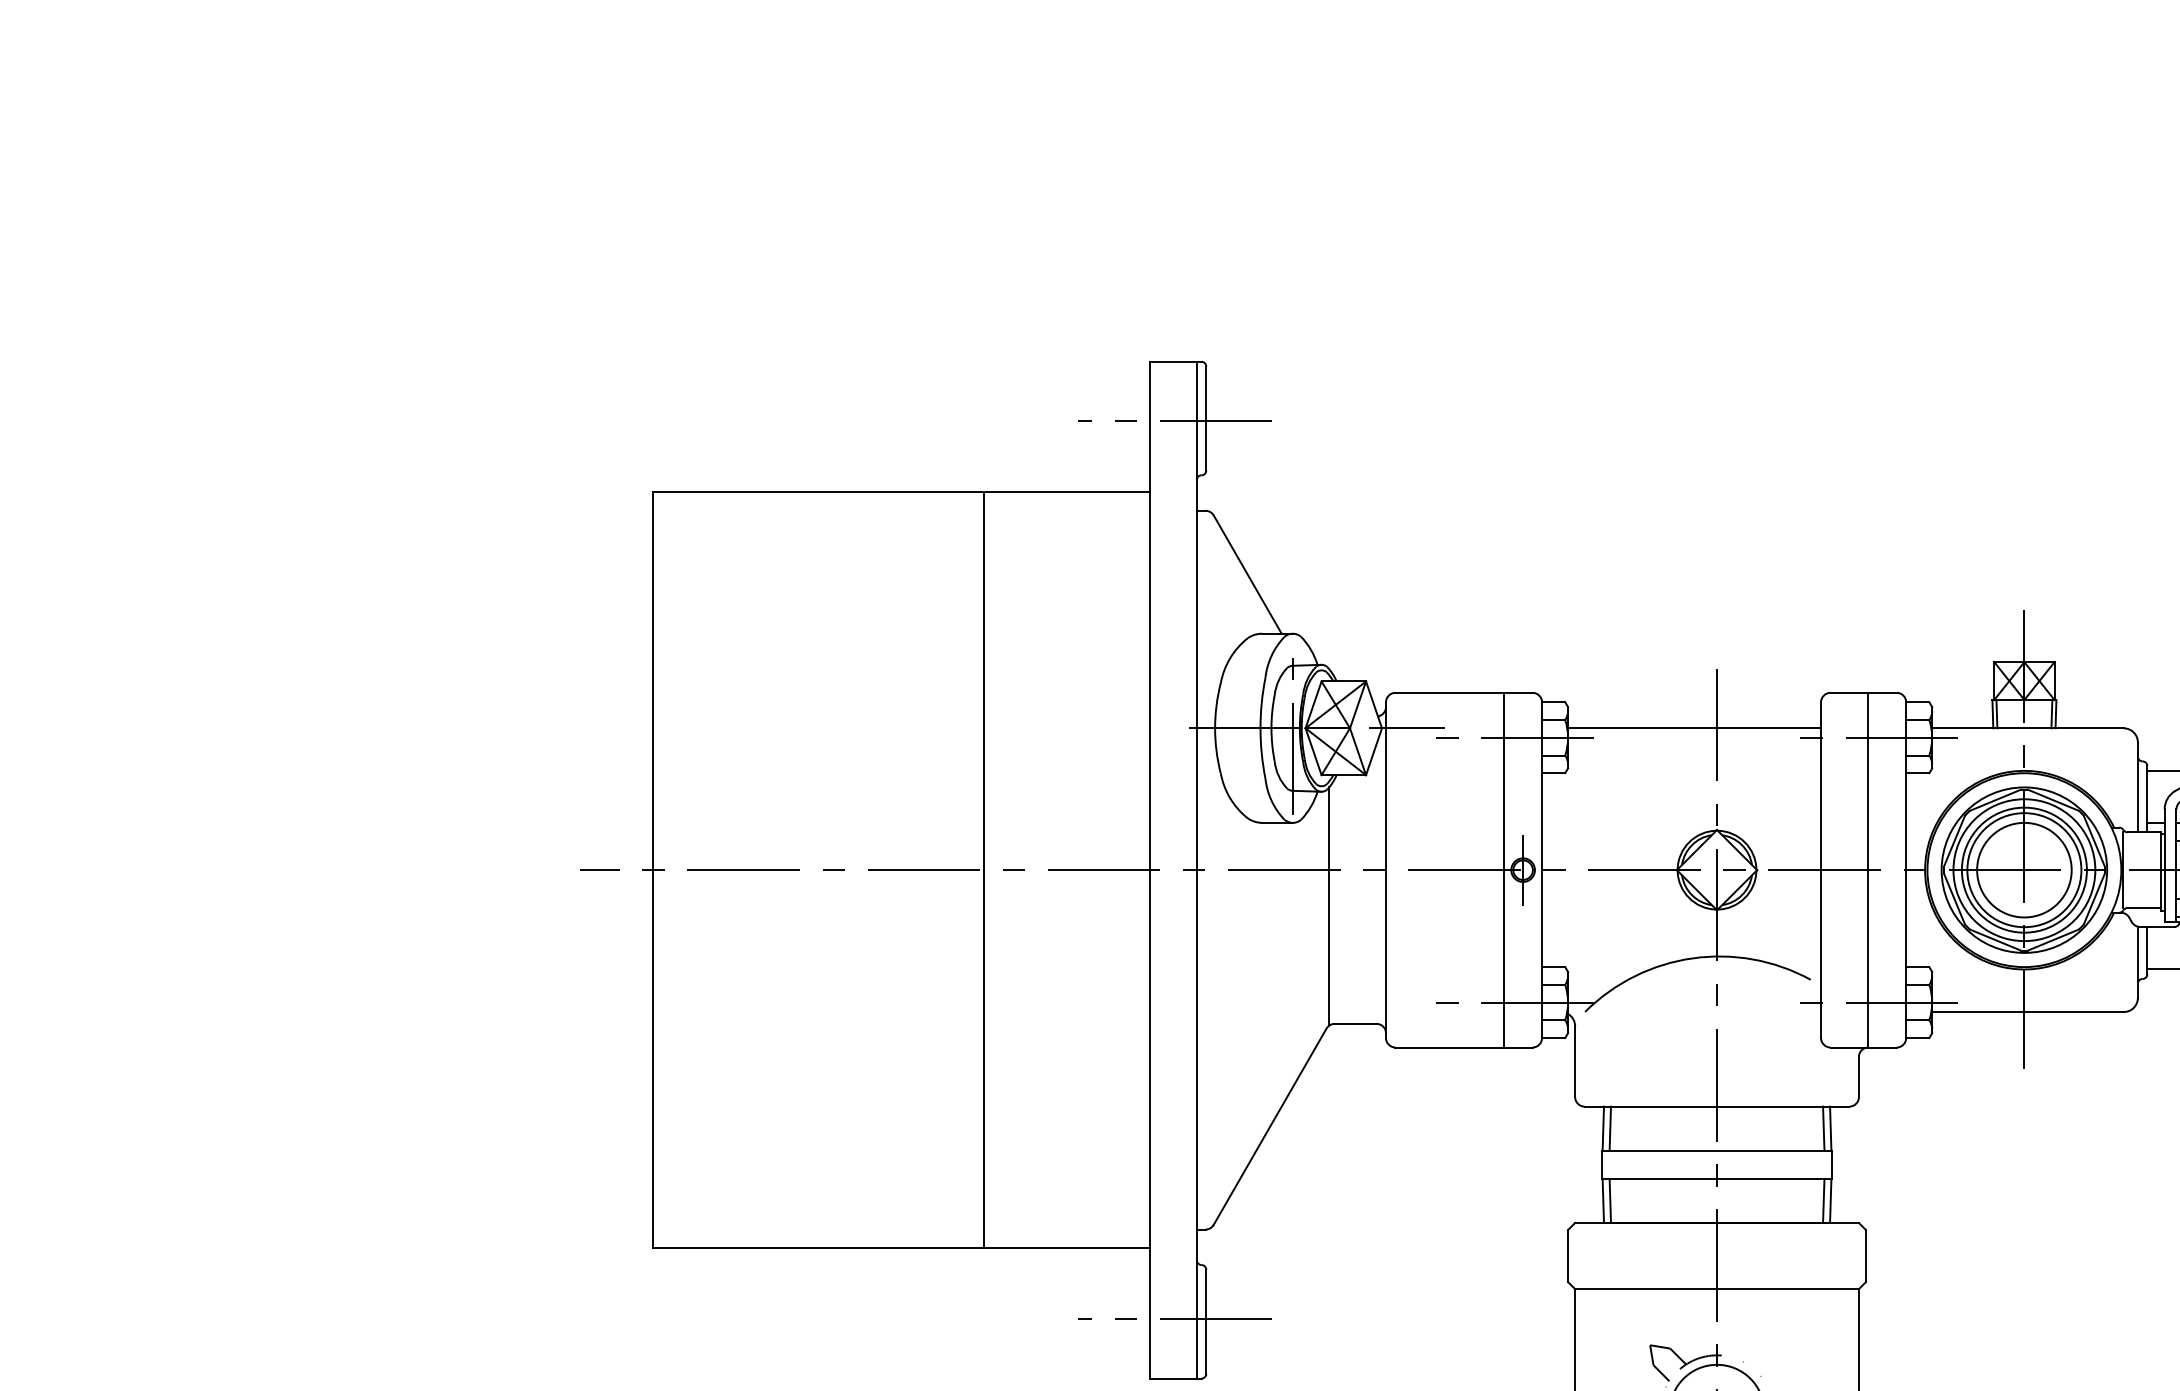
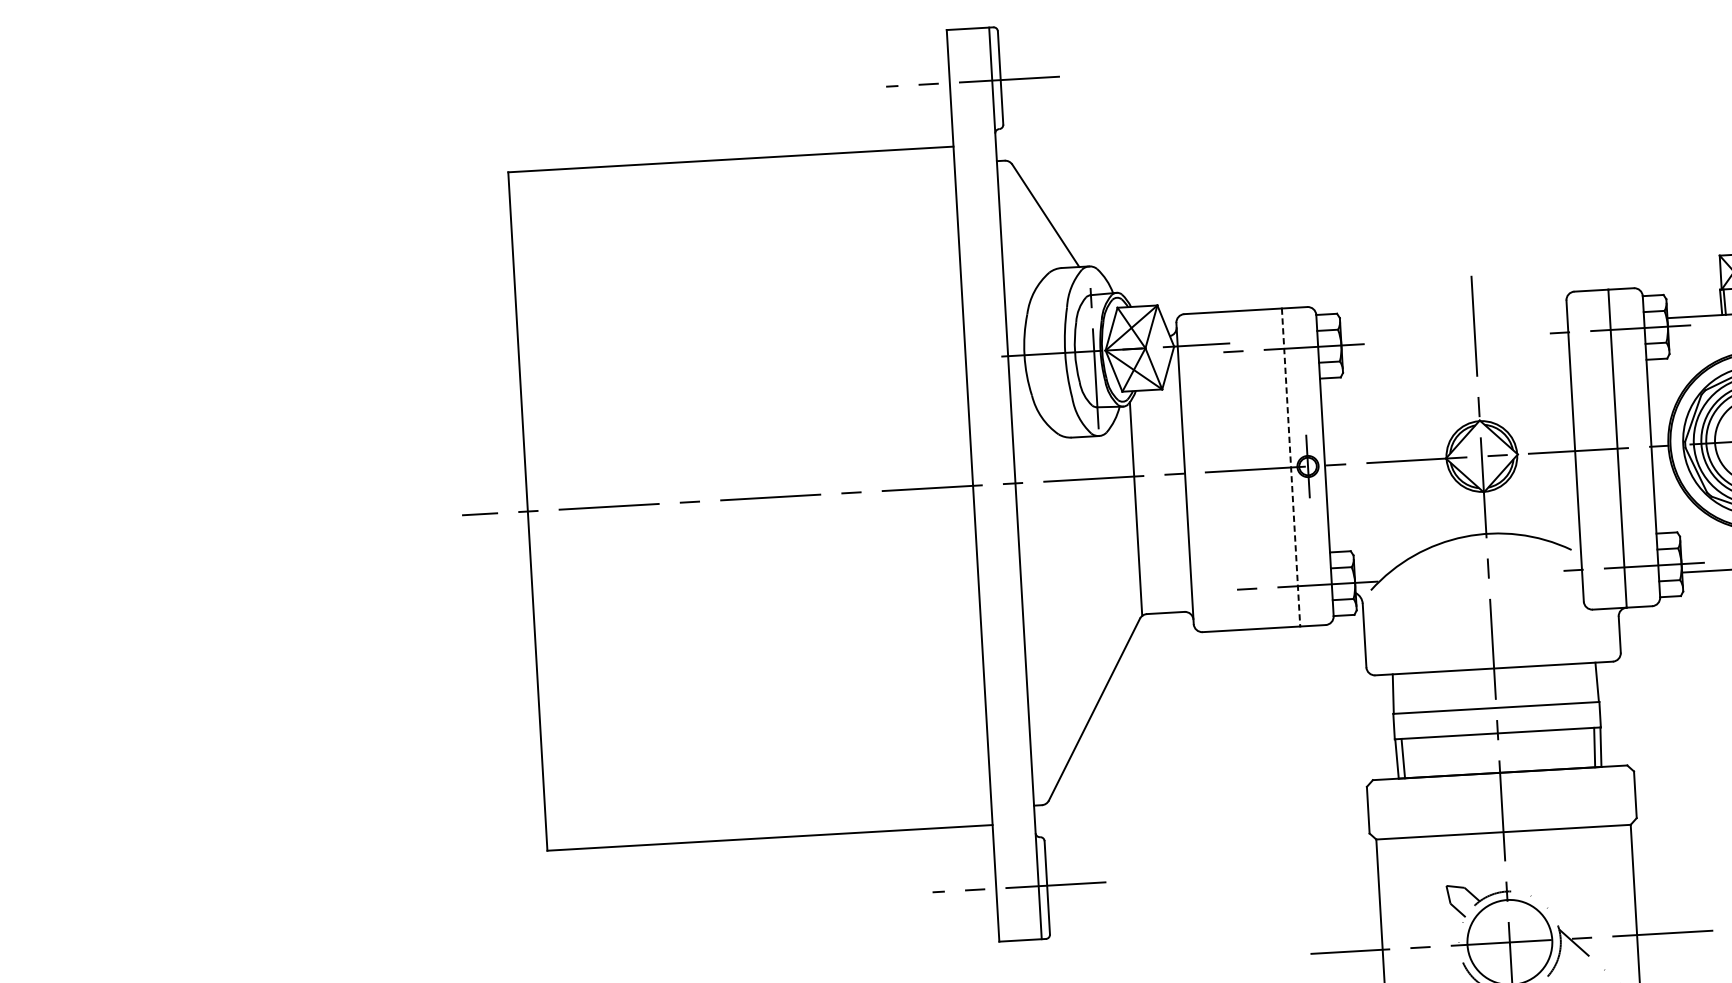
line: (1694, 728) -> (1454, 330), removed
line: (984, 869) -> (825, 493), removed
line: (1504, 870) -> (1291, 467), solid -> dashed
line: (1610, 1128) -> (1399, 693), removed
line: (1823, 1128) -> (1590, 682), removed

